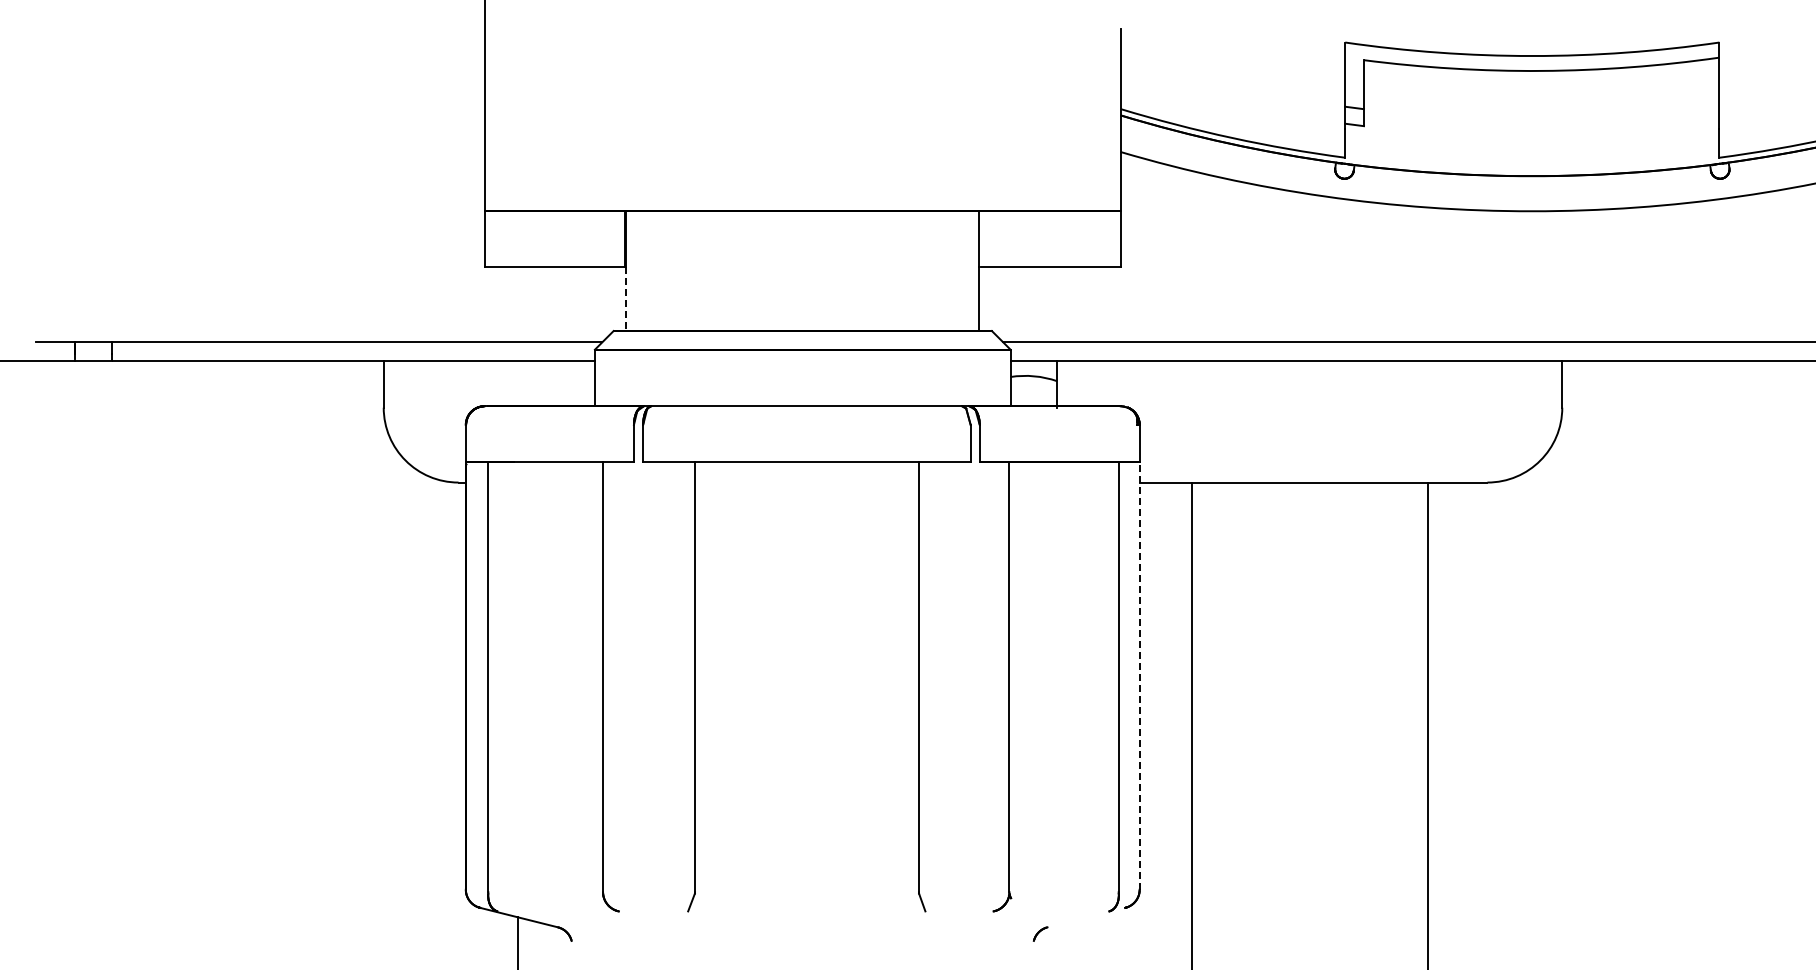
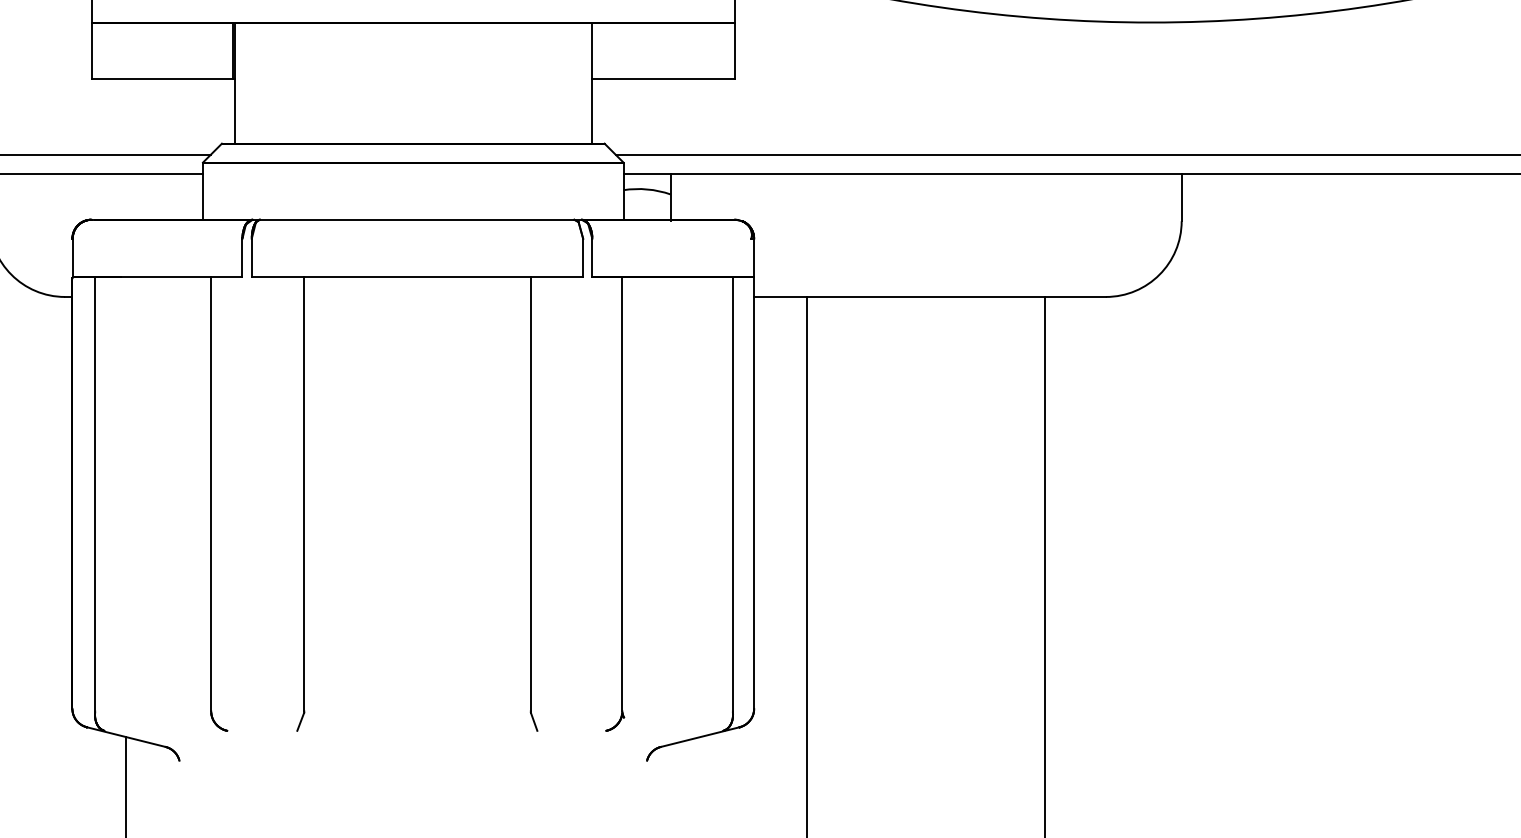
line: (626, 299) -> (234, 111), dashed -> solid
line: (1139, 676) -> (753, 493), dashed -> solid
line: (1086, 917) -> (700, 737), added

